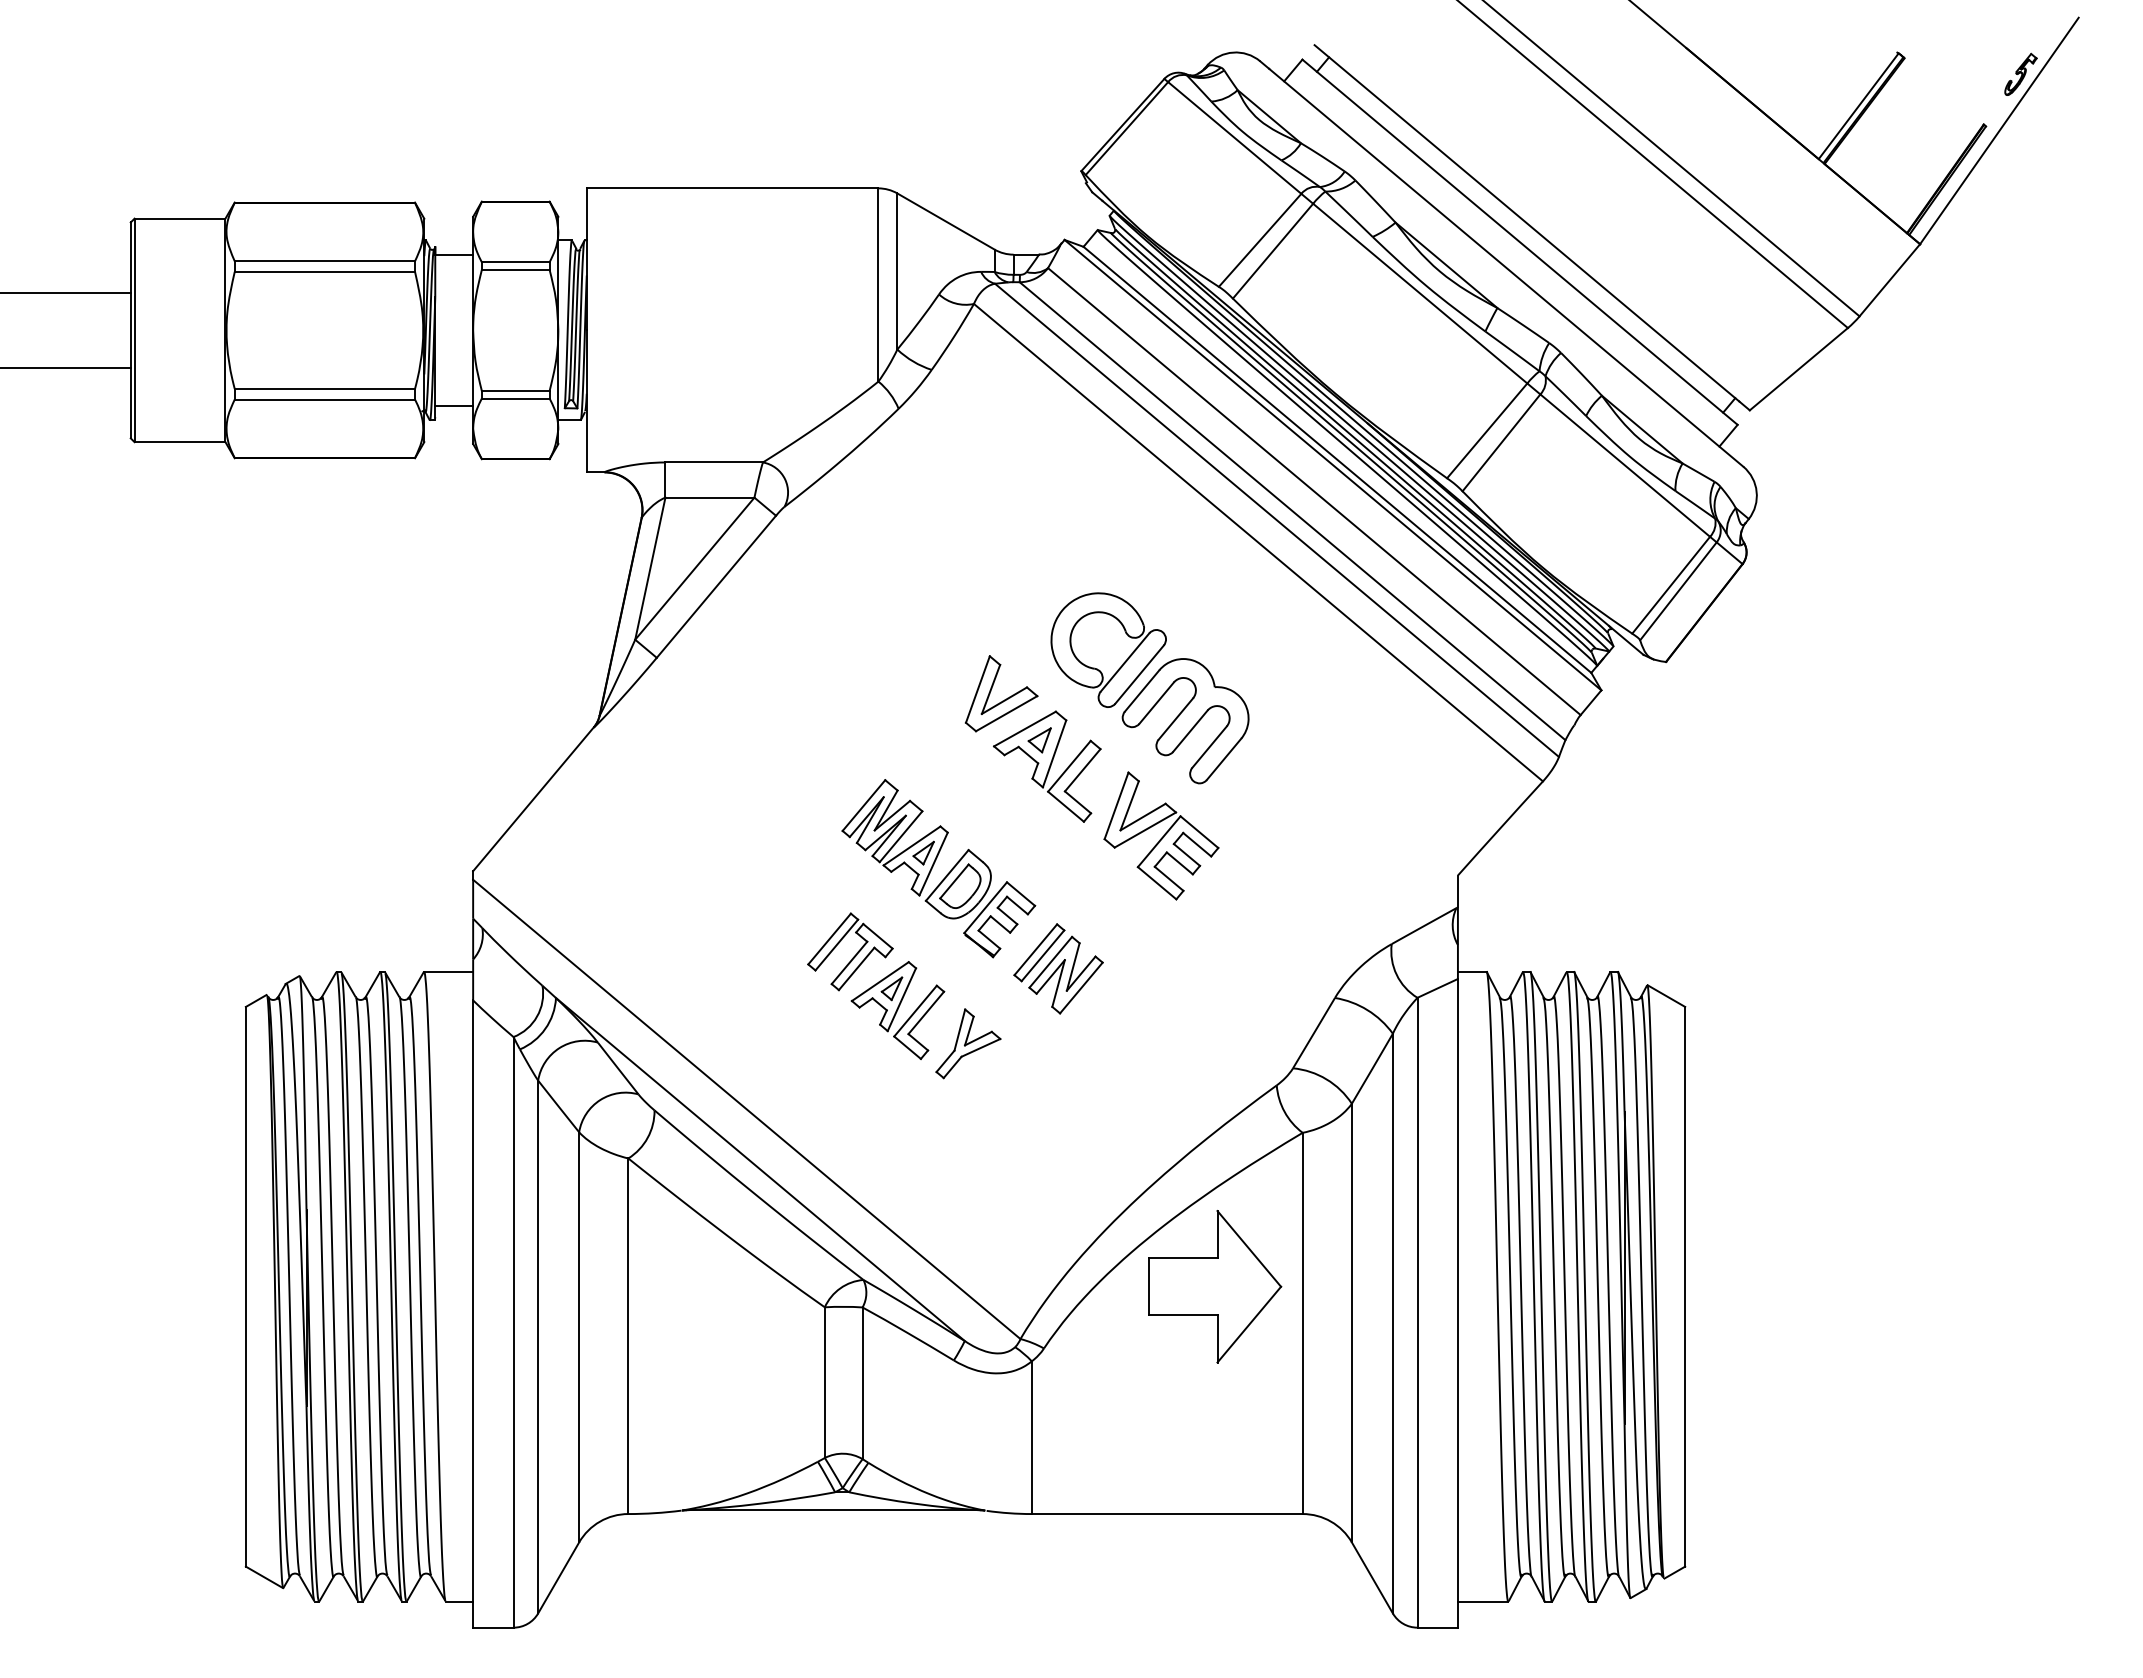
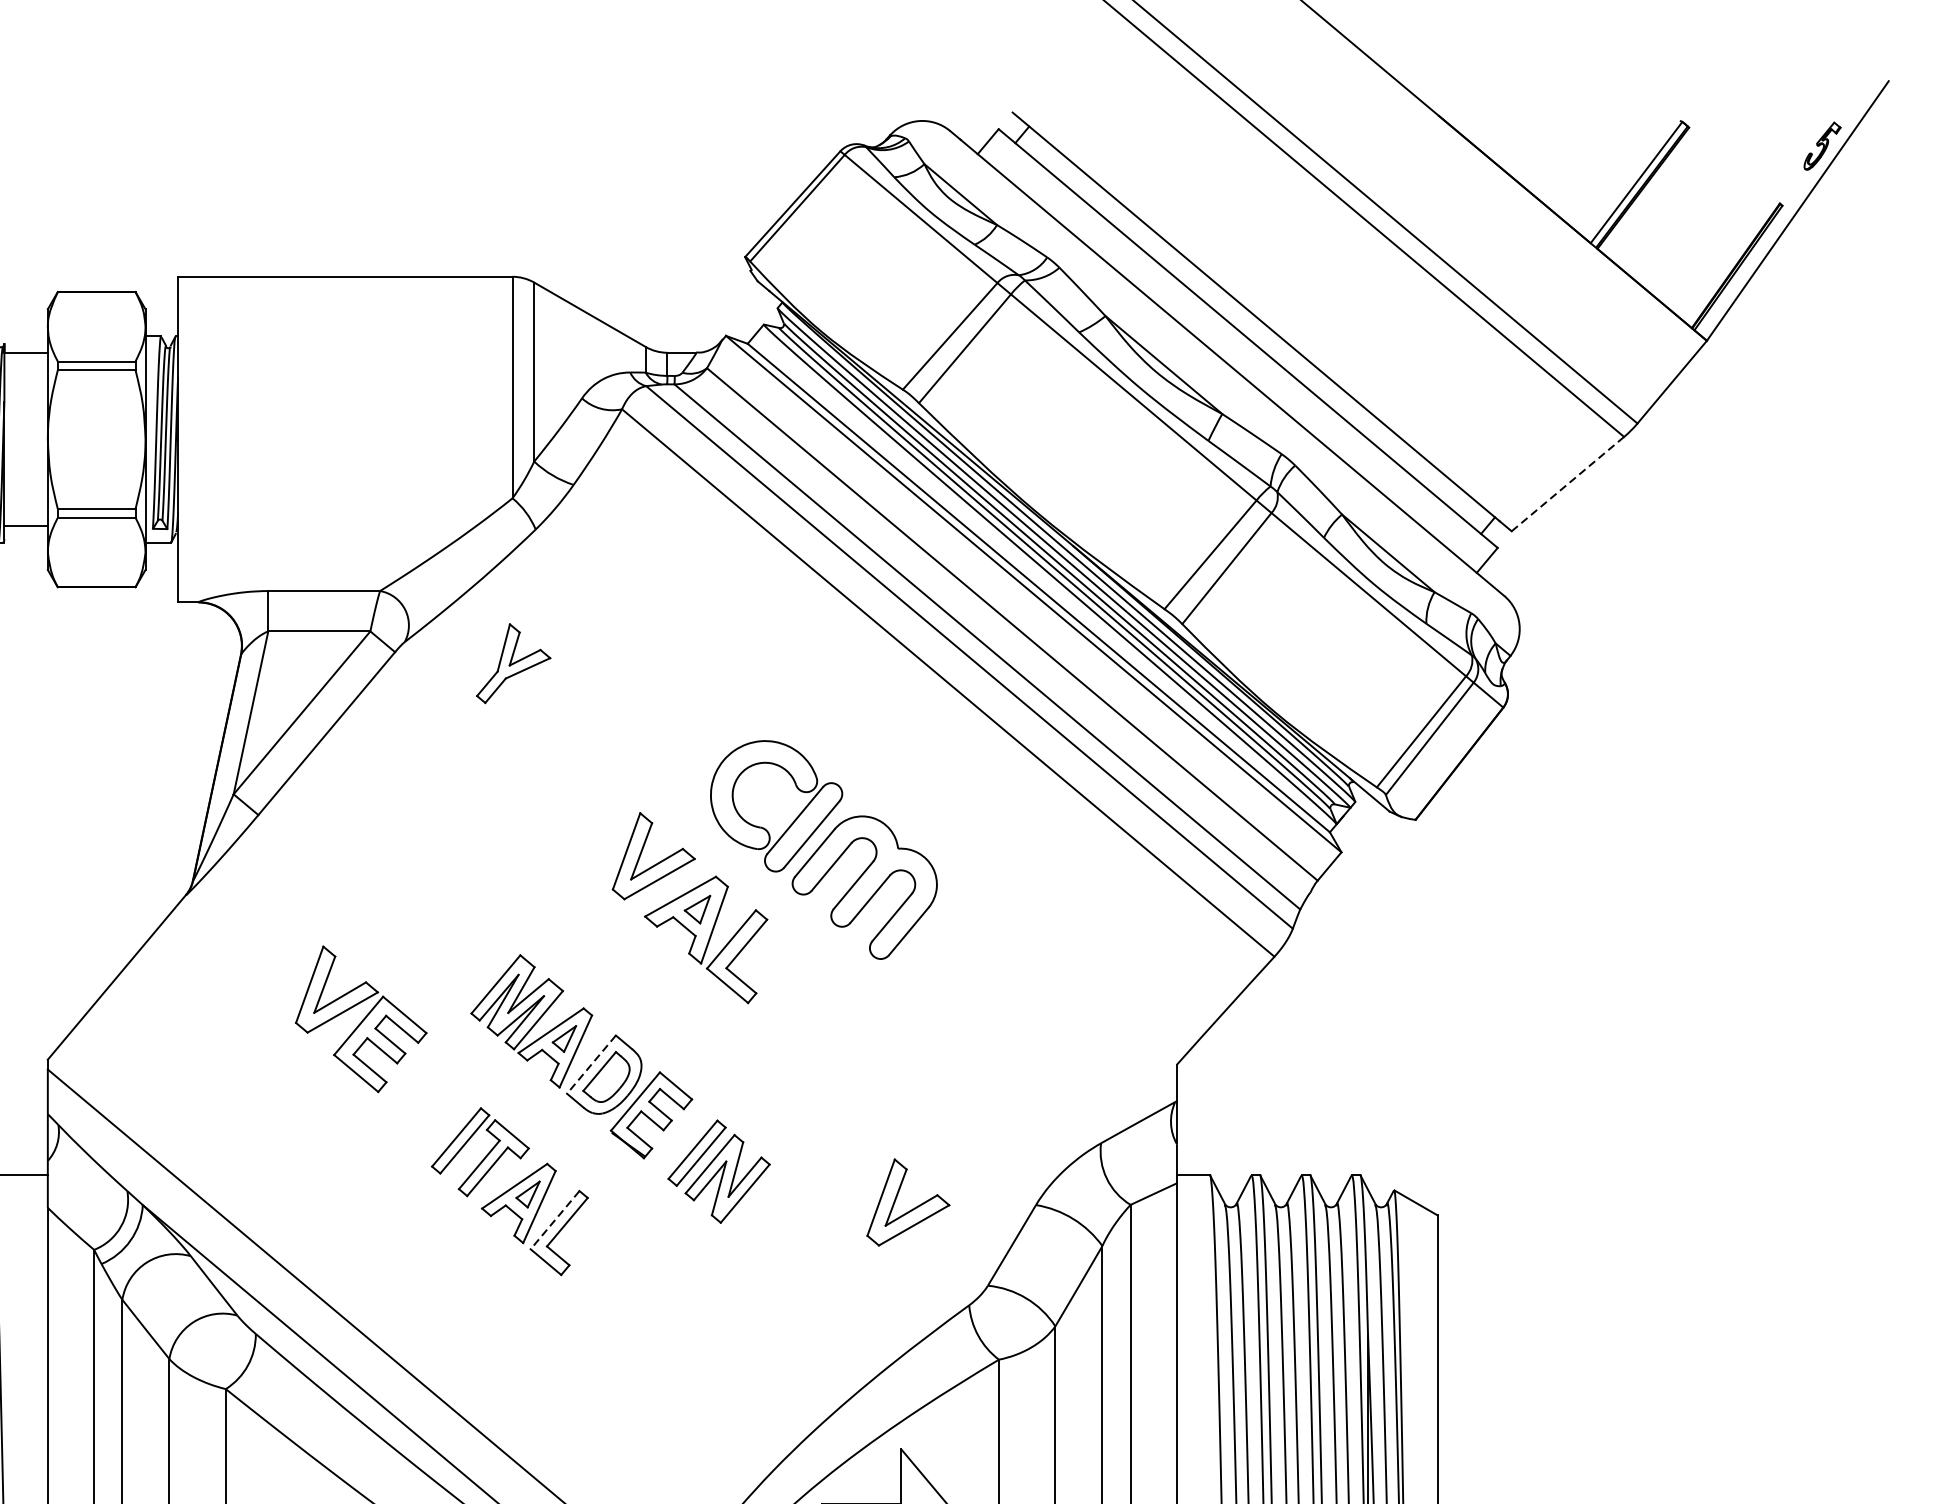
line: (1799, 368) -> (1568, 483), solid -> dashed
part: (1161, 835) -> (361, 1018), moved
line: (946, 875) -> (590, 1064), solid -> dashed
part: (1226, 1001) -> (911, 1209), added
line: (915, 1011) -> (555, 1220), solid -> dashed
part: (968, 1043) -> (513, 663), moved

